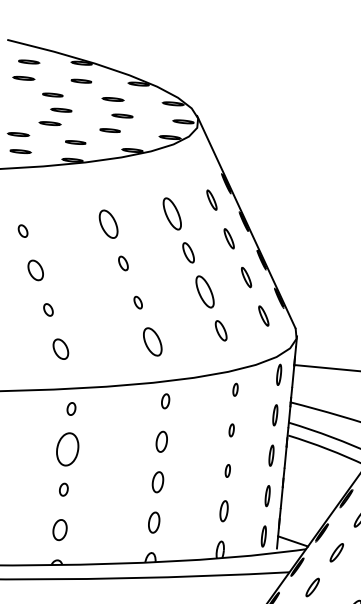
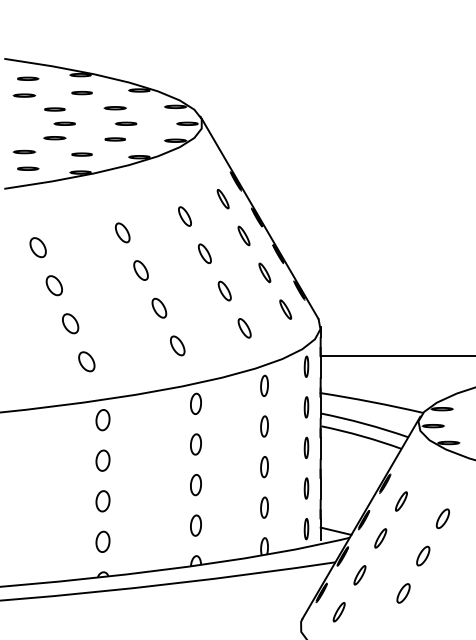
part: (171, 213) -> (184, 216), size x0.62
part: (108, 223) -> (122, 232), size x0.71
part: (22, 230) -> (37, 247), size x1.67
part: (122, 263) -> (140, 270), size x1.43
part: (204, 291) -> (224, 290), size x0.62
part: (138, 302) -> (159, 307), size x1.67
part: (48, 309) -> (70, 323), size x1.67
part: (152, 341) -> (177, 345), size x0.71
part: (235, 389) -> (264, 385), size x1.67
part: (165, 400) -> (195, 403), size x1.43
part: (70, 409) -> (102, 420), size x1.67
part: (231, 430) -> (264, 426), size x1.67
part: (67, 448) -> (102, 460), size x0.62
part: (227, 471) -> (264, 467), size x1.67
part: (63, 489) -> (102, 501), size x1.67

